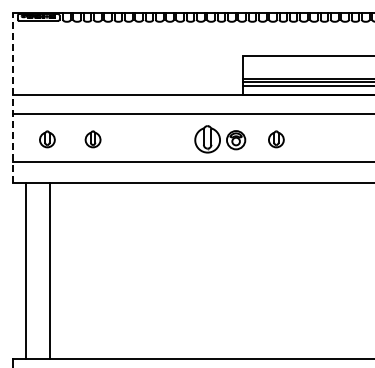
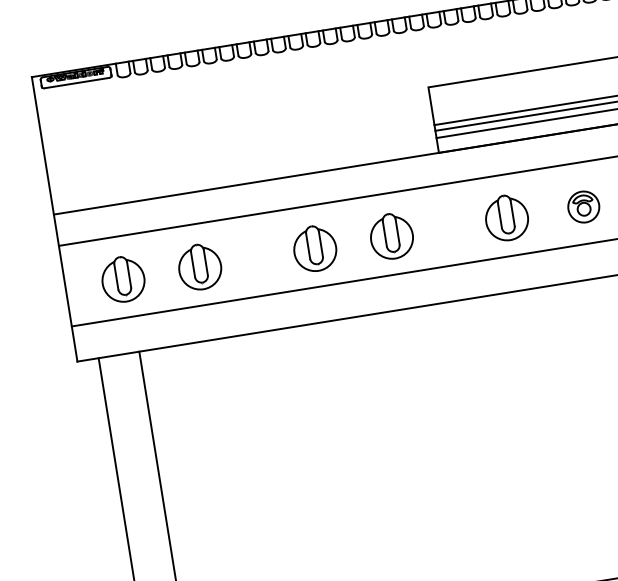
line: (13, 98) -> (55, 219), dashed -> solid
part: (47, 139) -> (123, 279), size x1.67
part: (92, 139) -> (198, 267), size x1.67
part: (161, 139) -> (314, 248), added
part: (276, 139) -> (507, 218), size x1.67
part: (236, 140) -> (584, 207), moved

